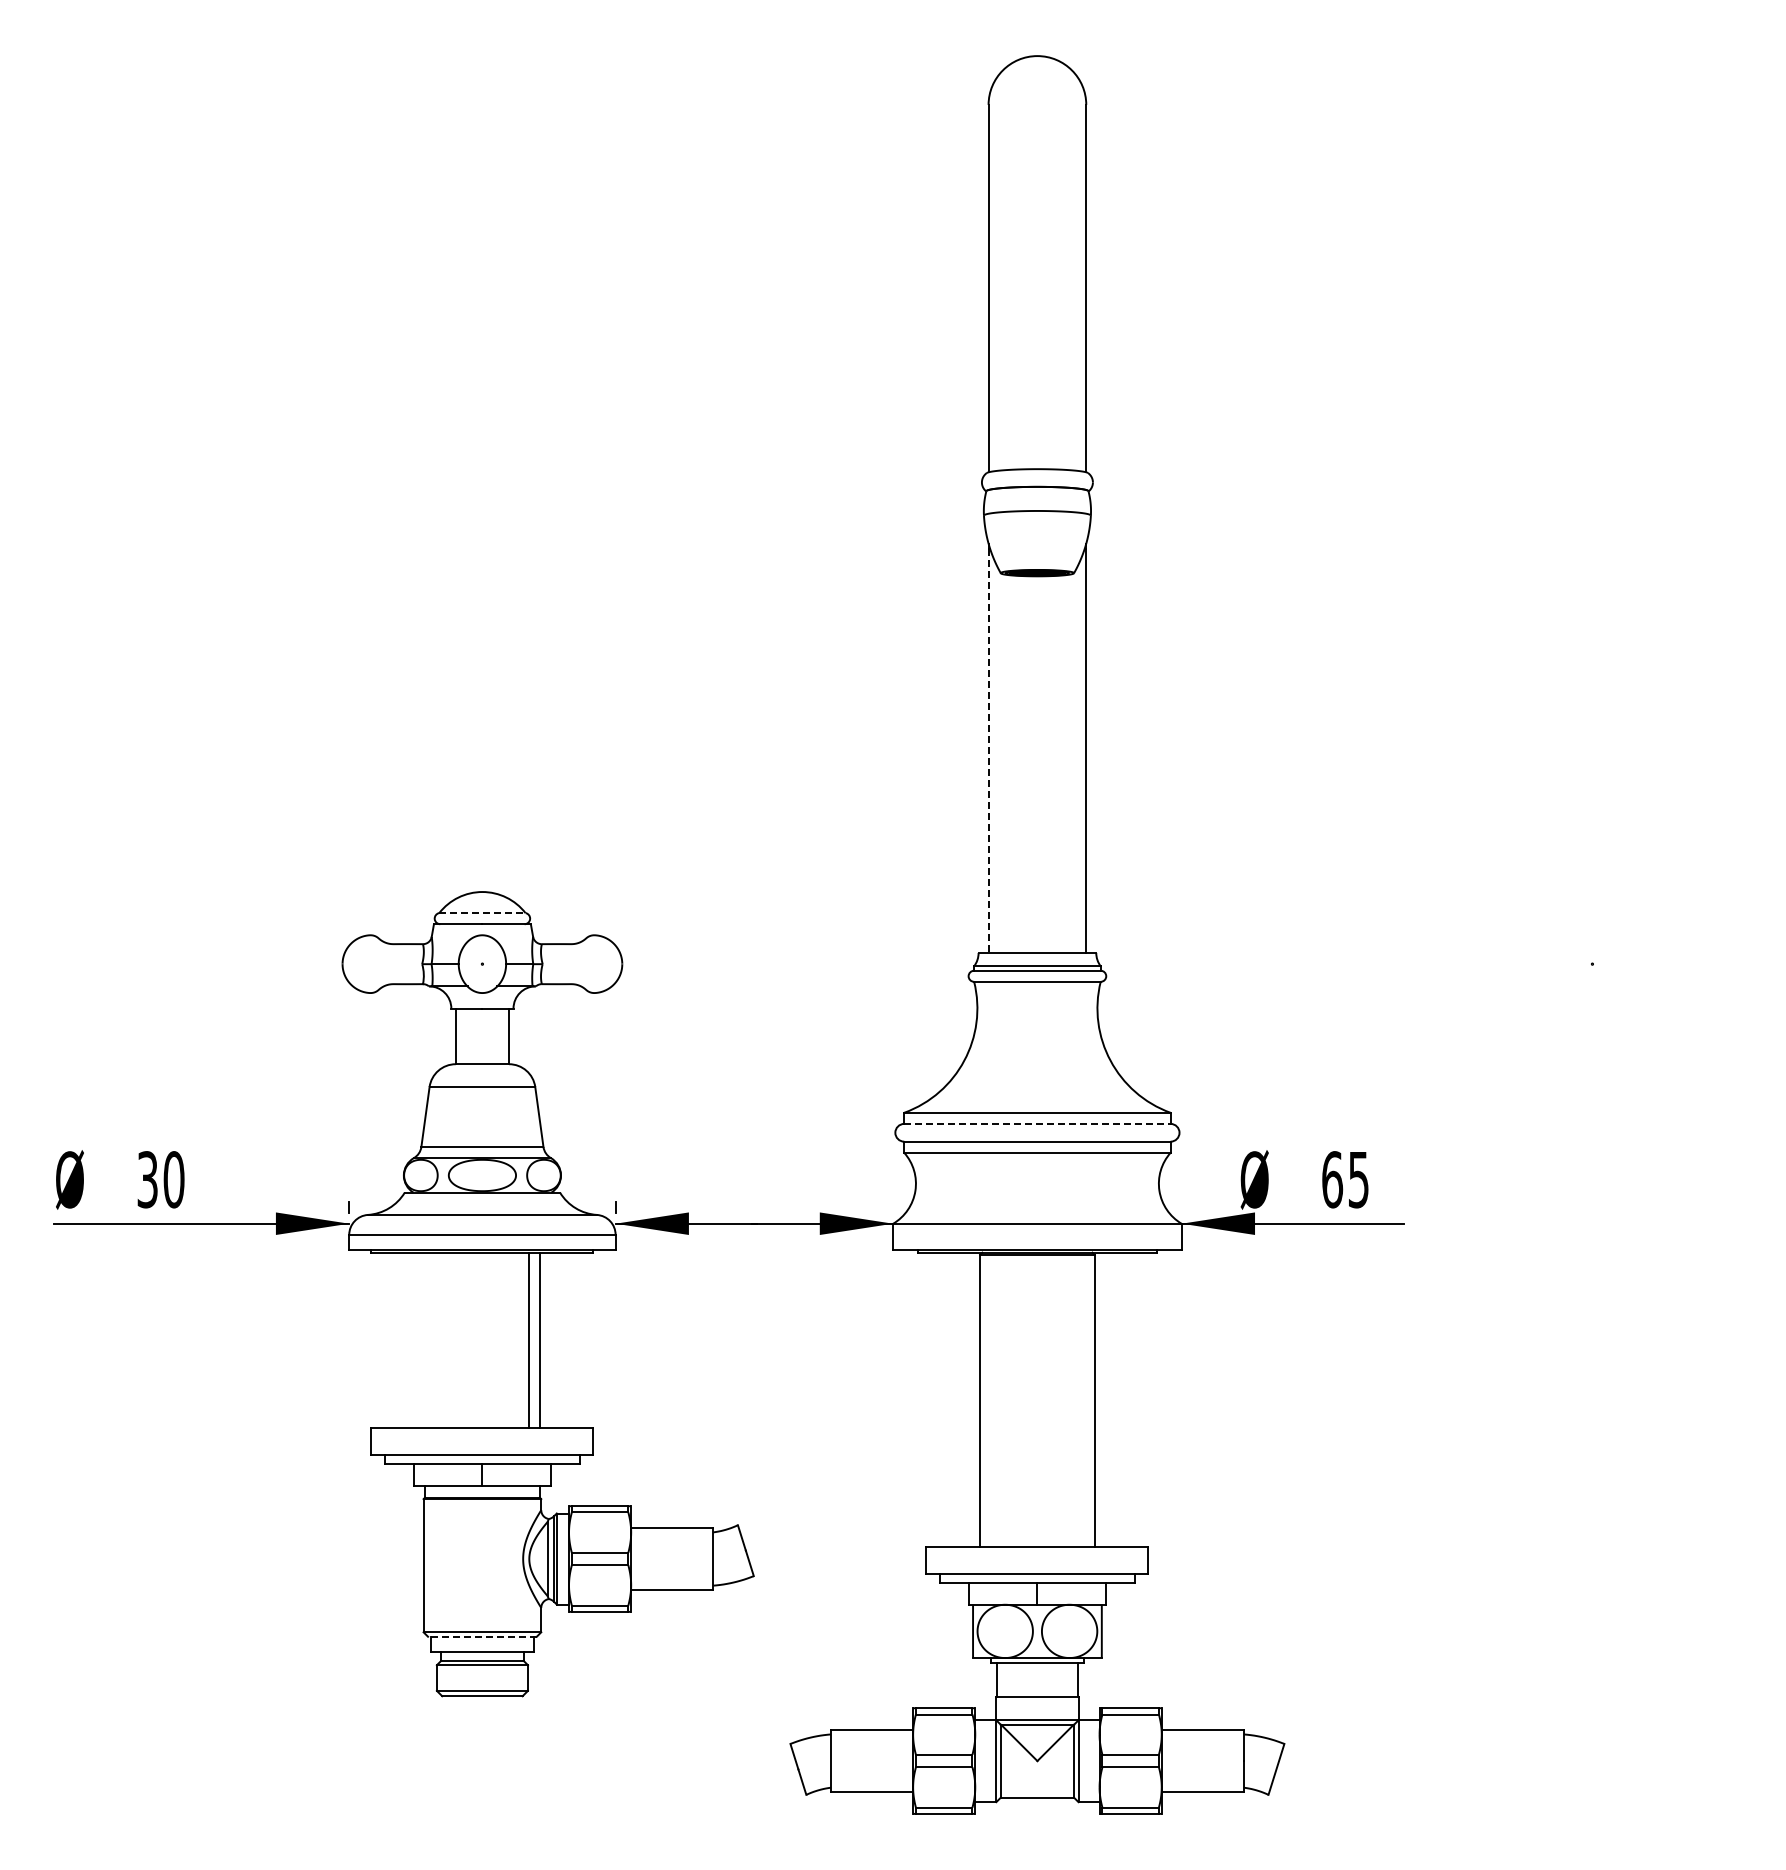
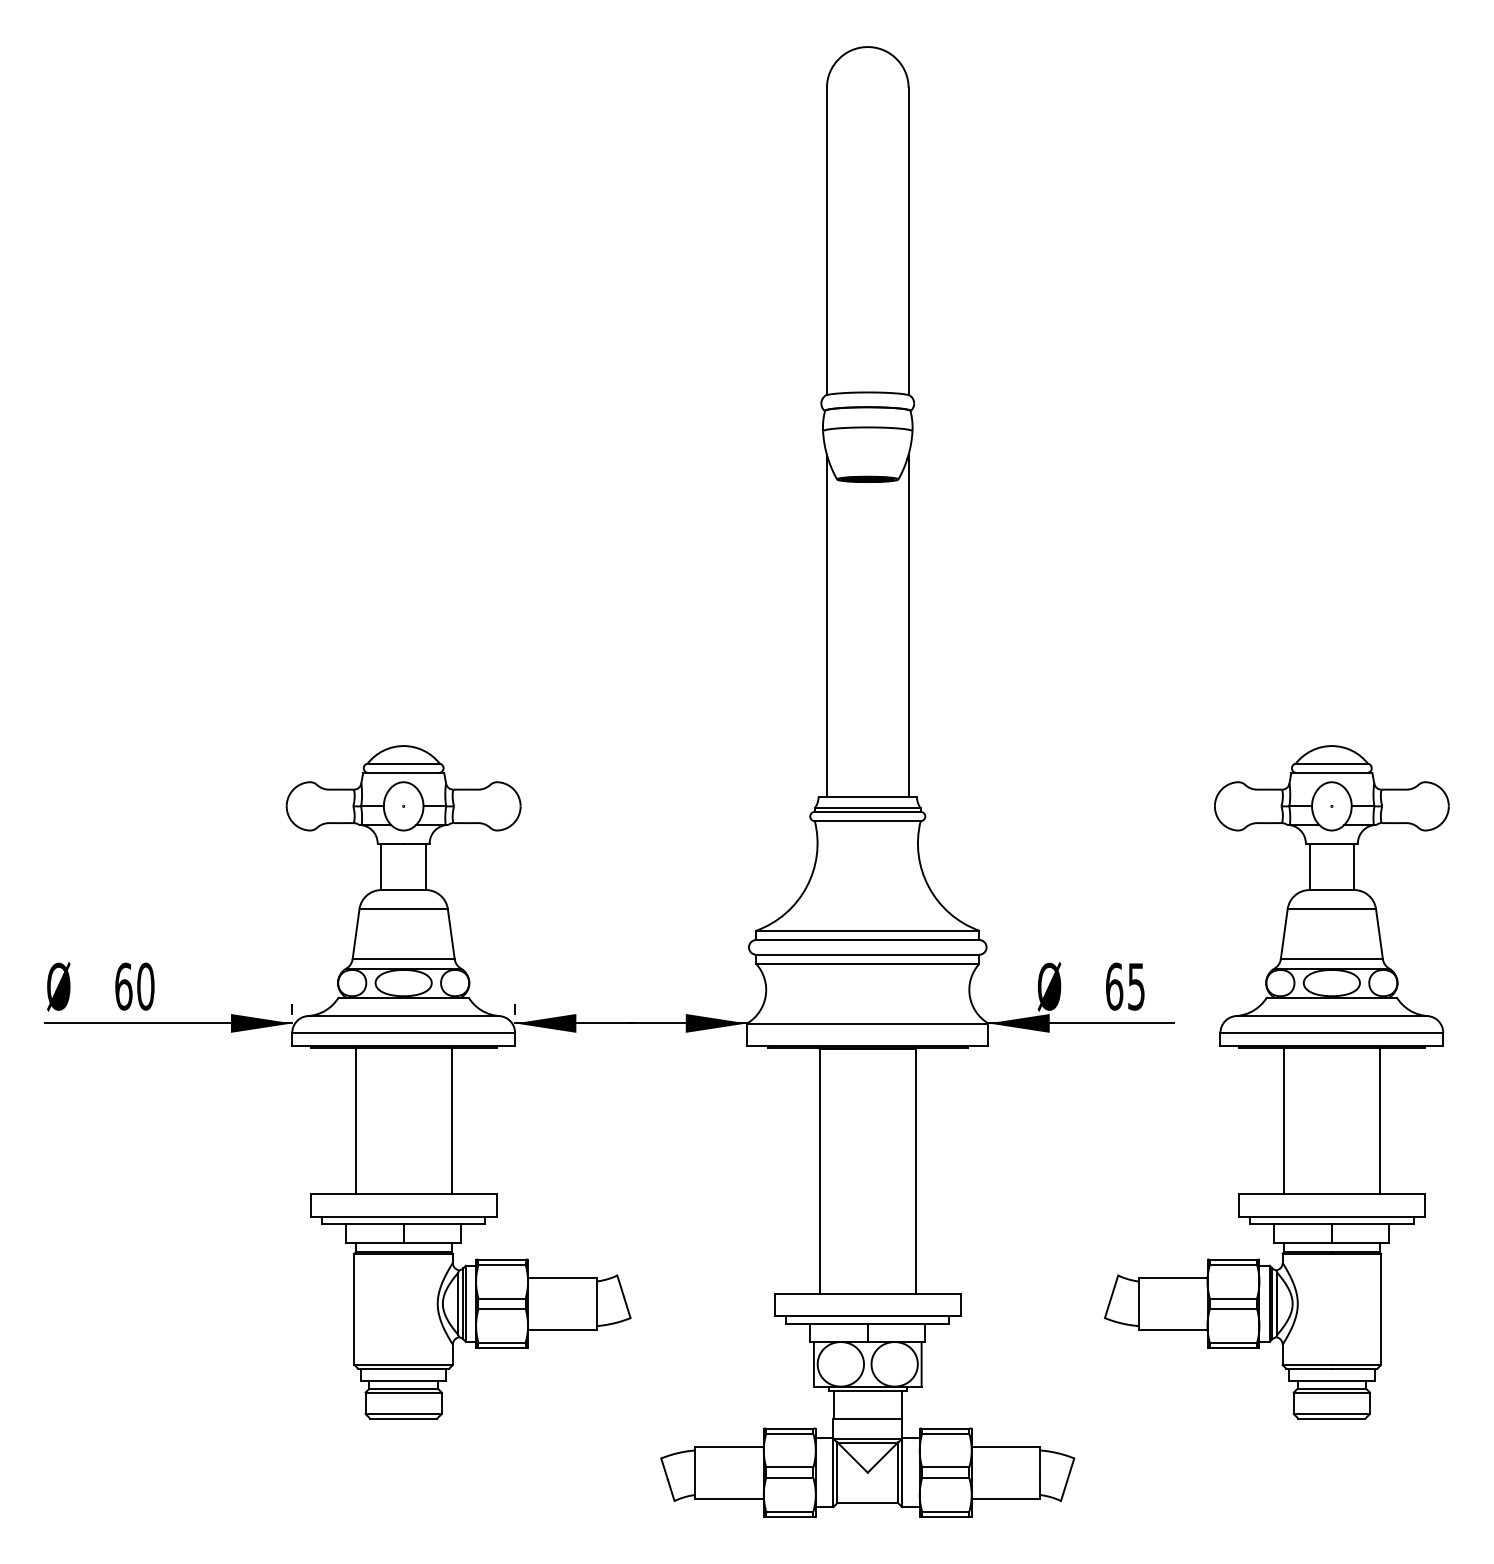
line: (988, 751) -> (826, 628), dashed -> solid
line: (482, 913) -> (403, 764), dashed -> solid
line: (1037, 1123) -> (867, 939), dashed -> solid
text: (147, 1179) -> (123, 986), 30 -> 60
part: (1534, 1294) -> (1283, 1082), added
line: (529, 1340) -> (356, 1121), moved
line: (481, 1636) -> (402, 1368), dashed -> solid

